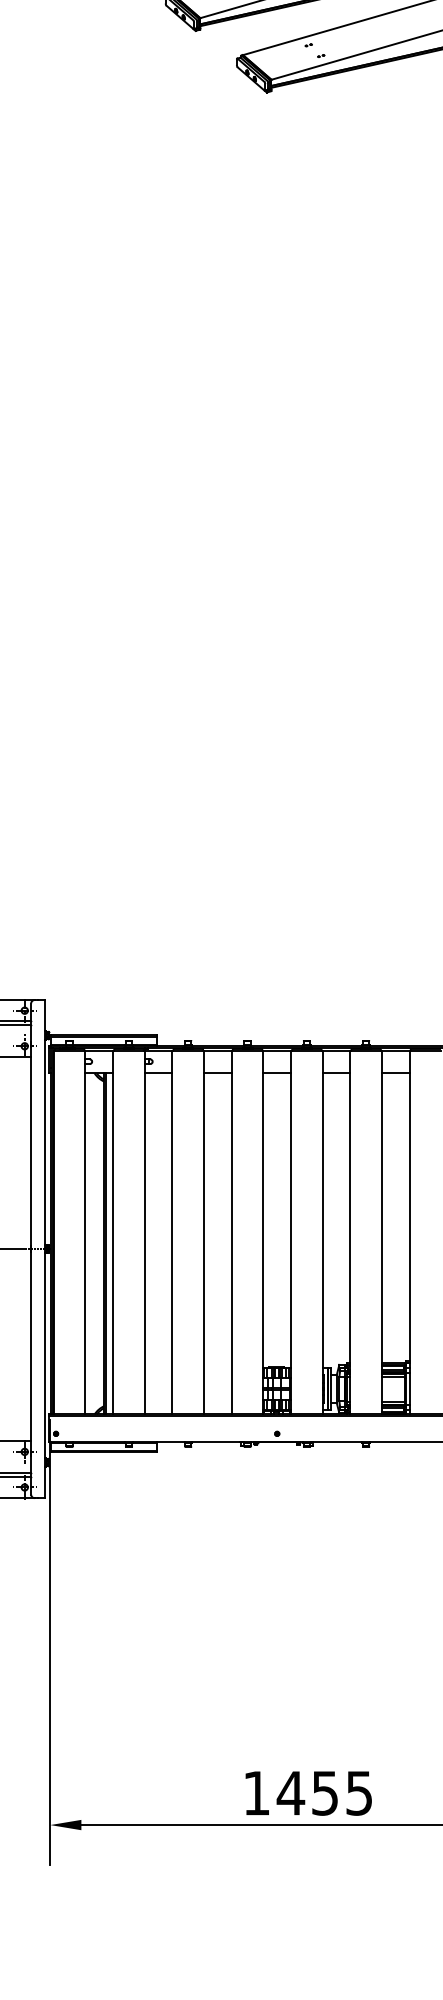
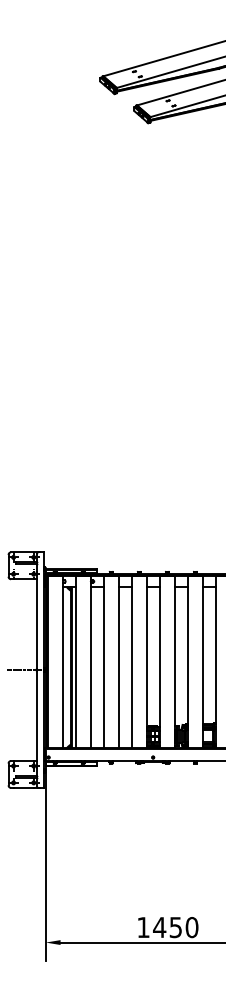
text: (358, 1793) -> (191, 927), 1455 -> 1450

